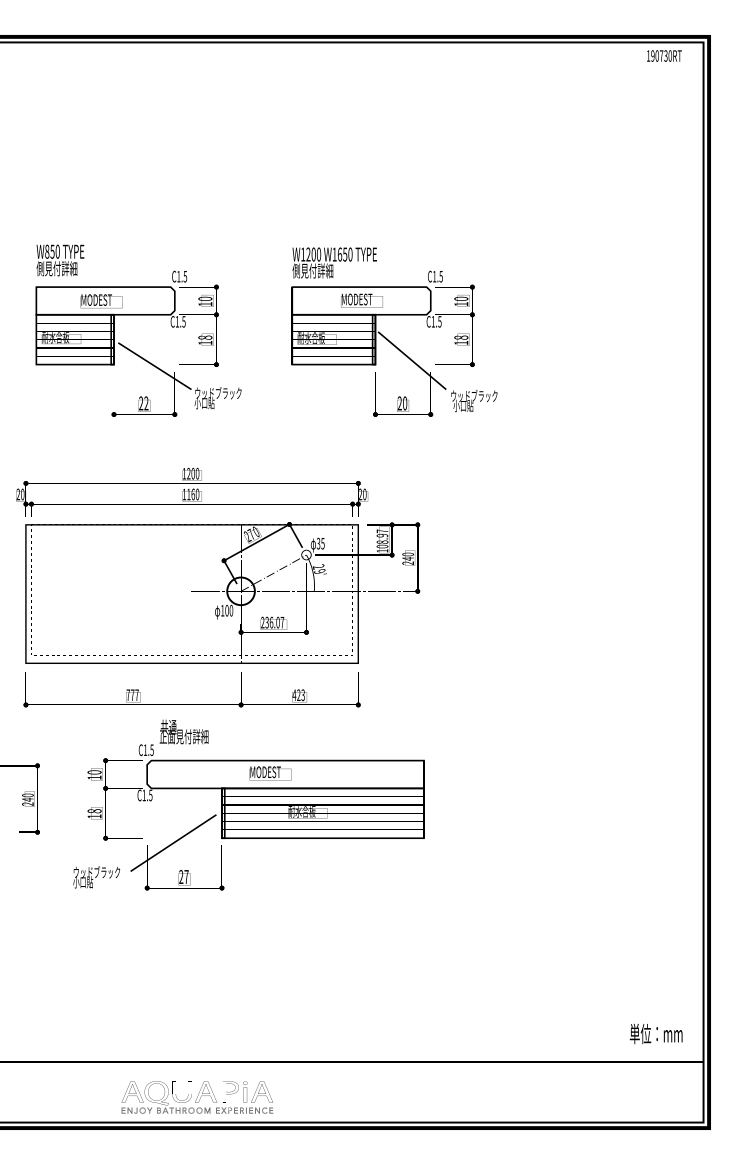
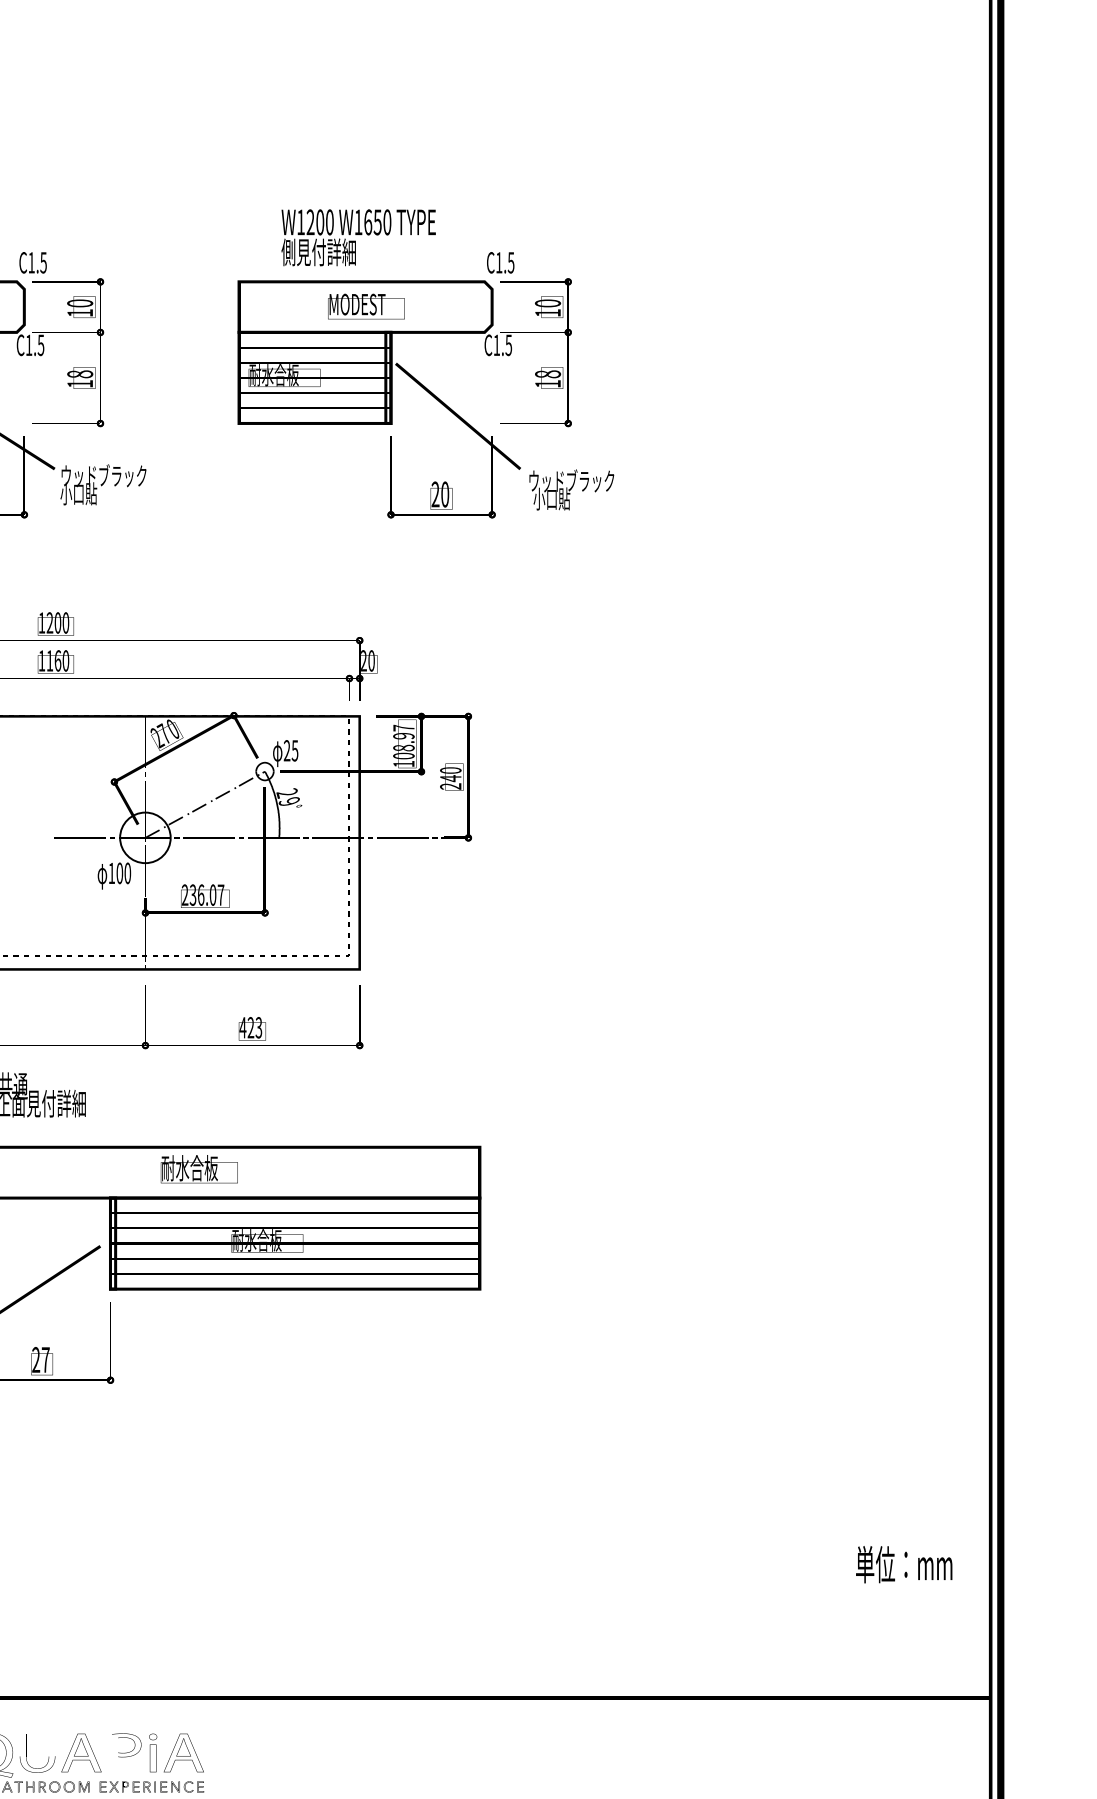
text: (334, 262) -> (358, 236), moved
text: (318, 543) -> (286, 750), 35 -> 25
text: (265, 772) -> (190, 1168), MODEST -> 耐水合板
text: (655, 1033) -> (902, 1563), moved

